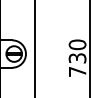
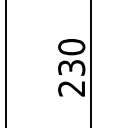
text: (77, 72) -> (71, 89), 730 -> 230

